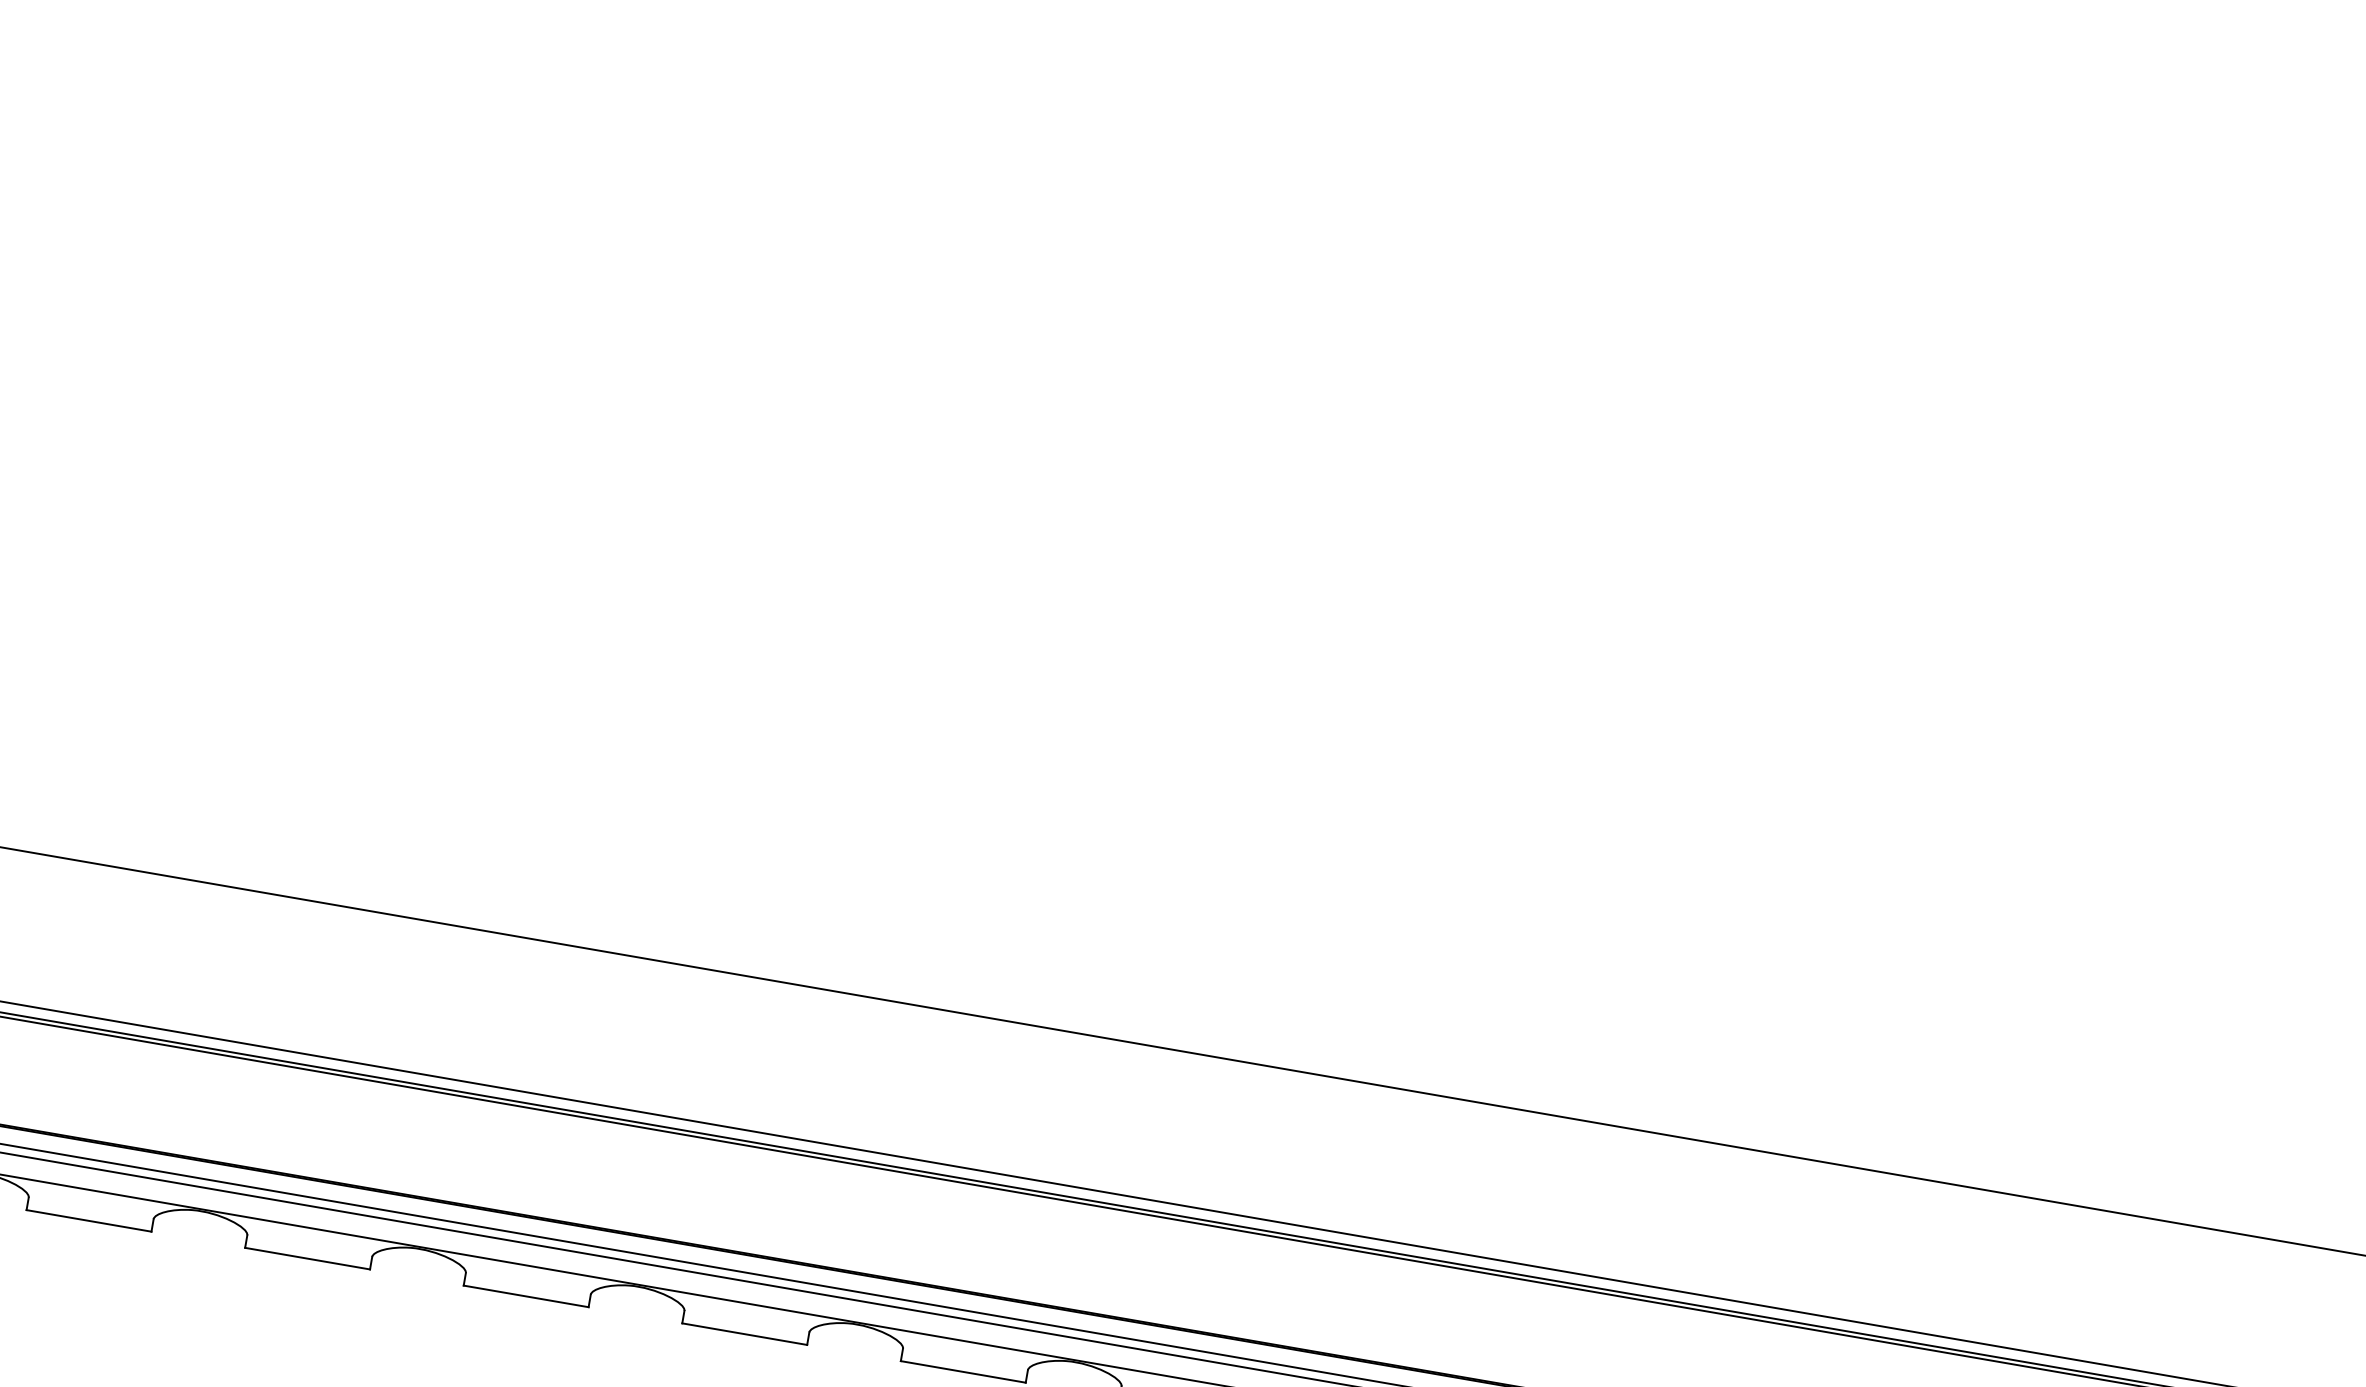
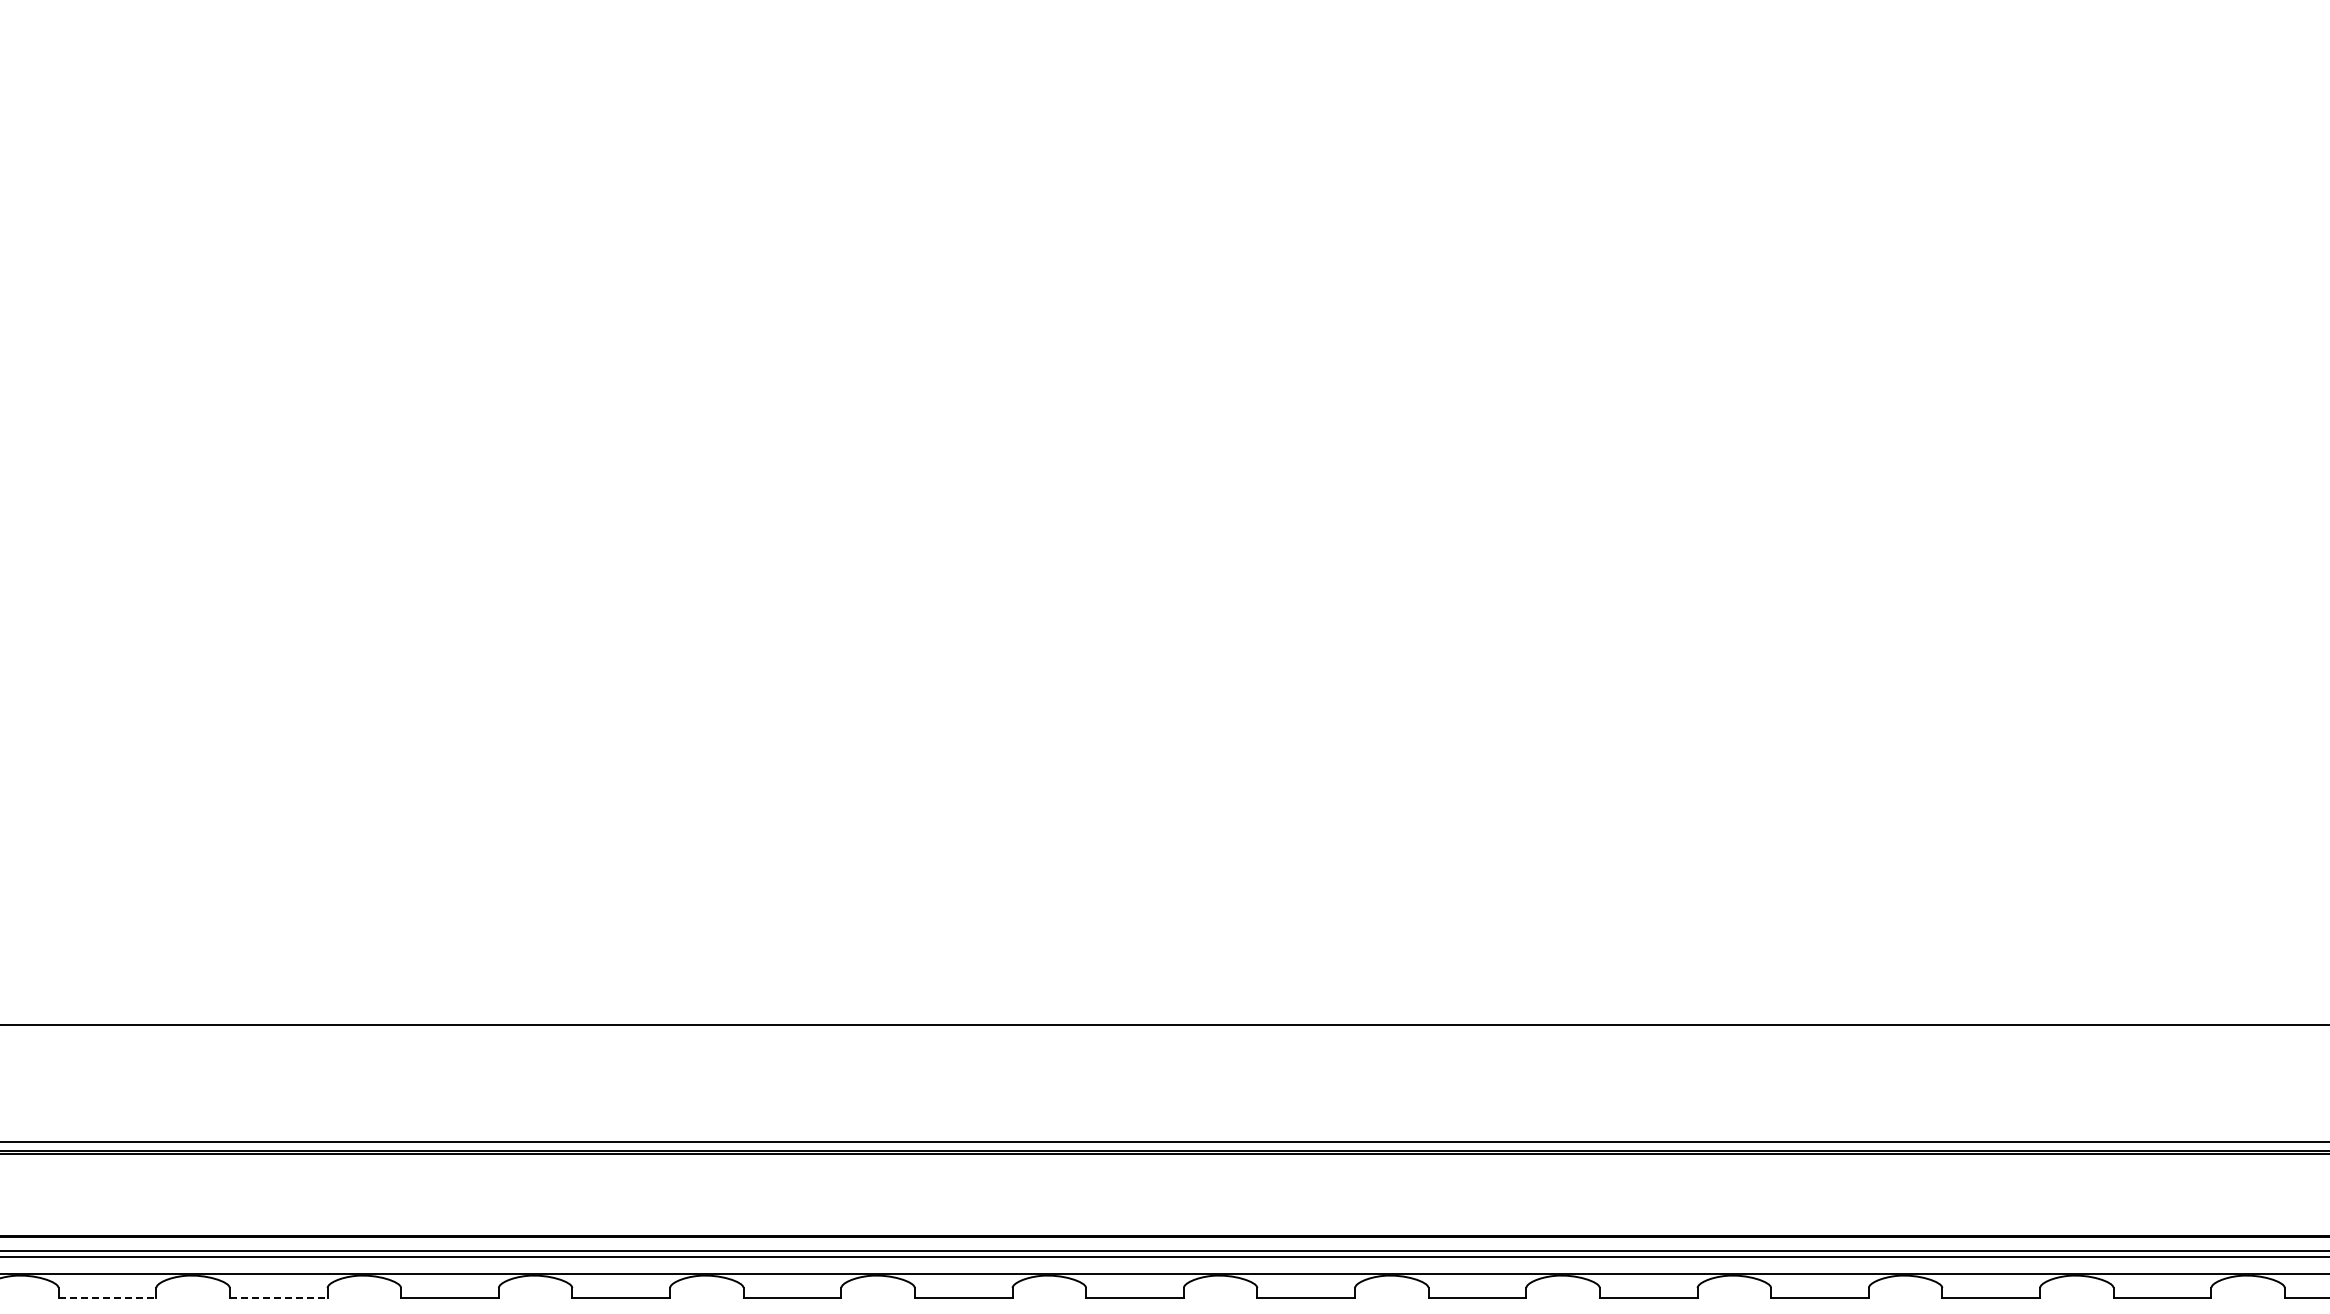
line: (89, 1220) -> (107, 1297), solid -> dashed
line: (307, 1258) -> (278, 1297), solid -> dashed

